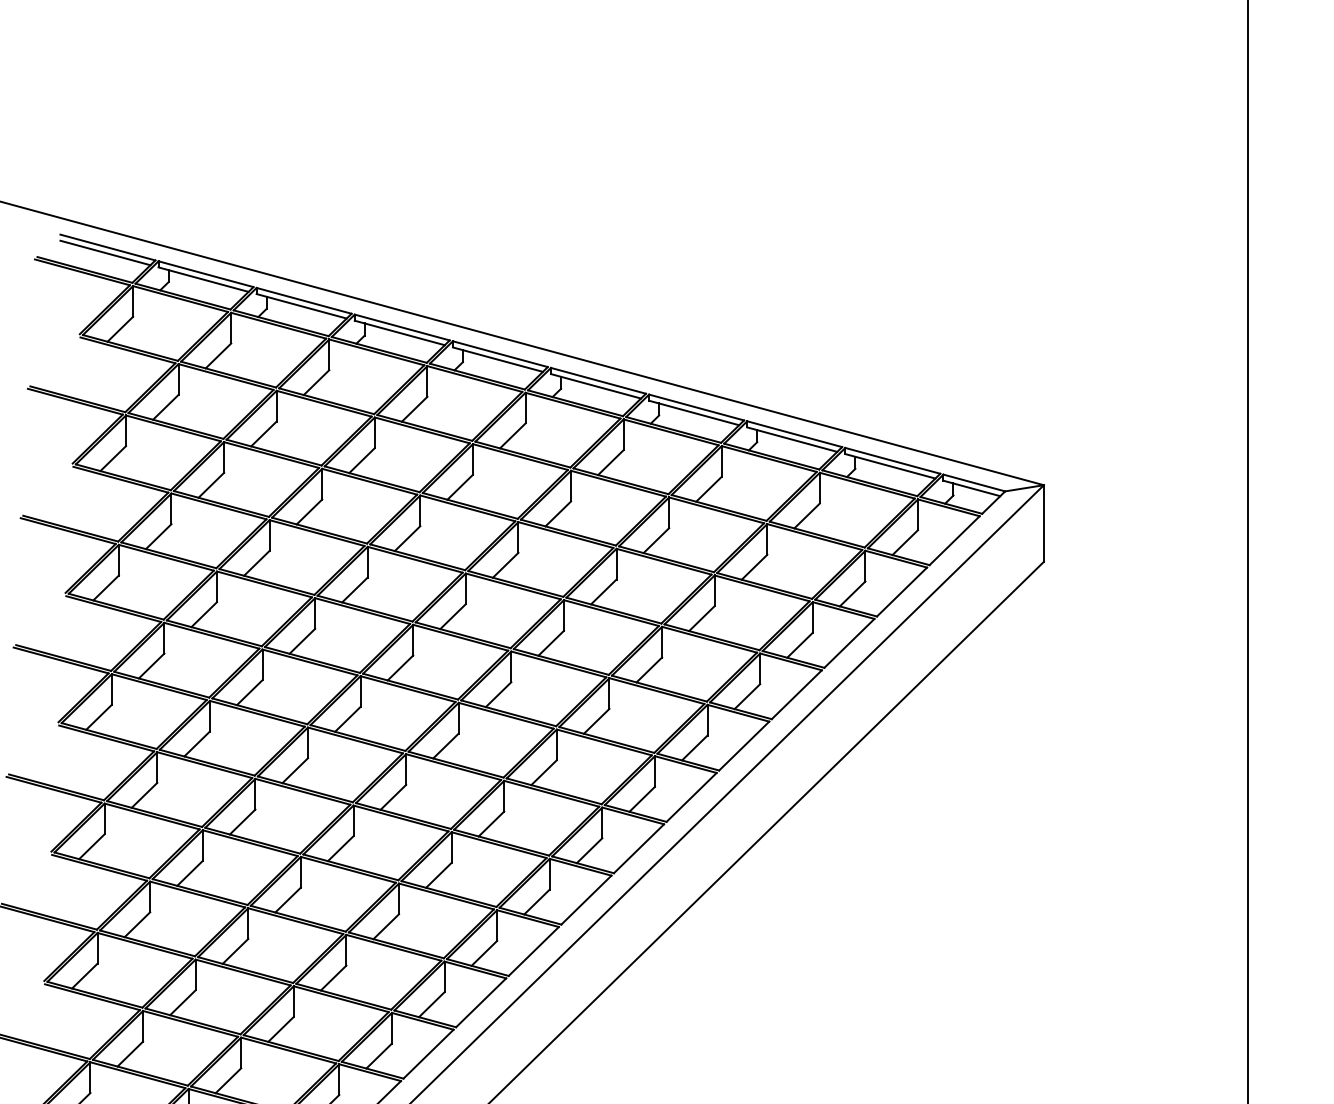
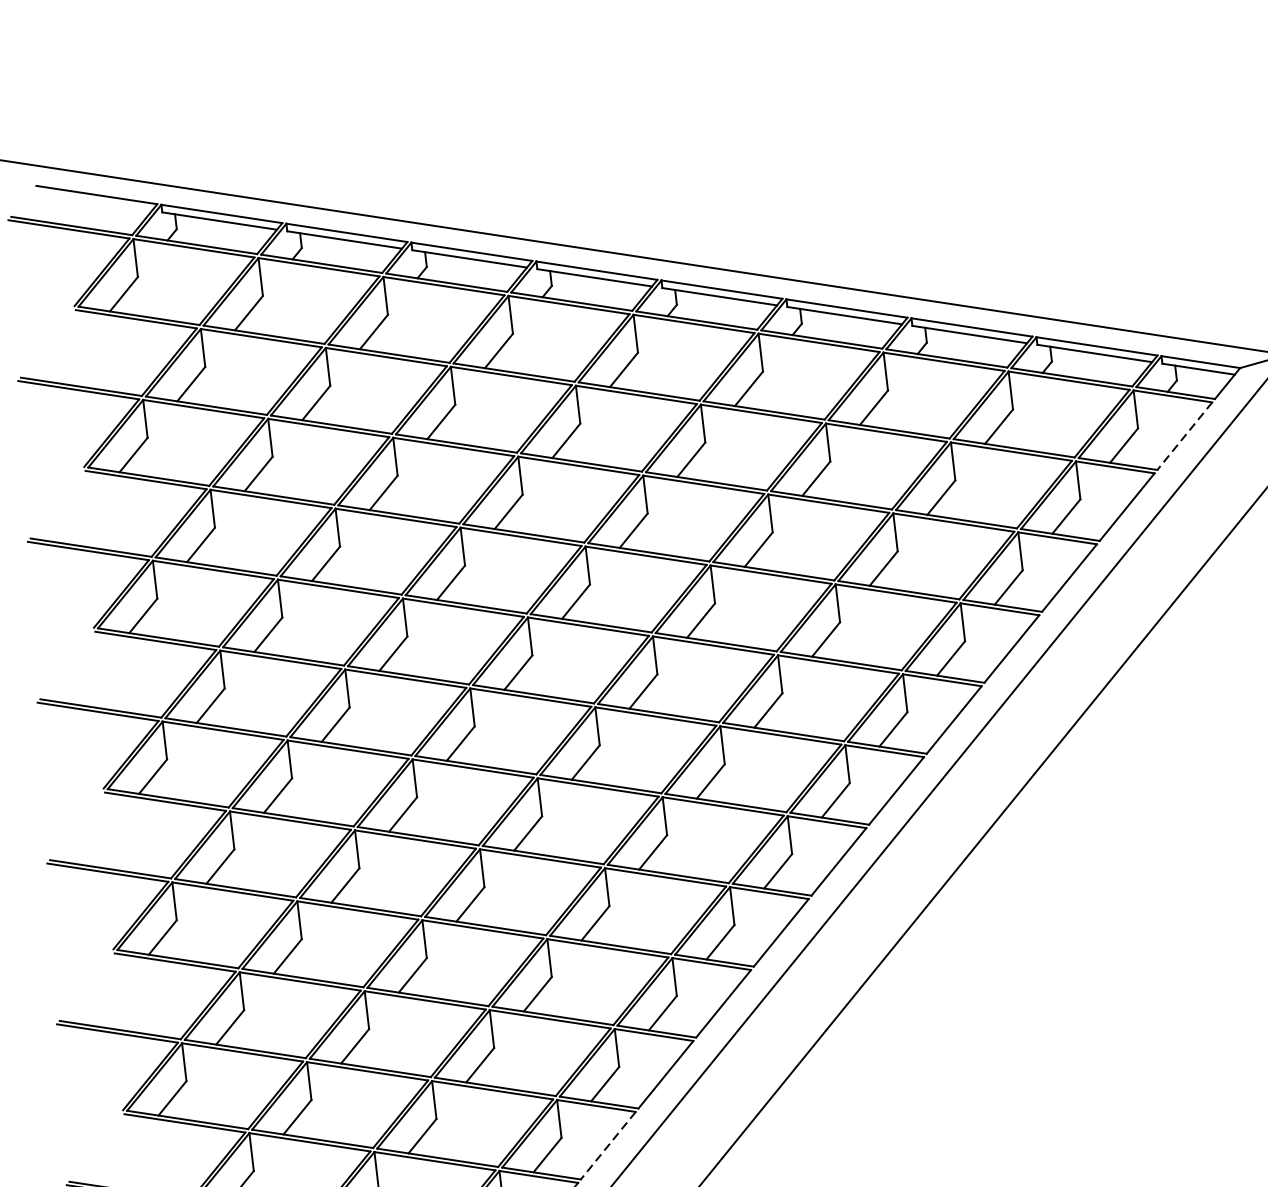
line: (105, 252) -> (94, 201), removed
line: (954, 541) -> (1184, 437), solid -> dashed
line: (428, 1054) -> (608, 1146), solid -> dashed

